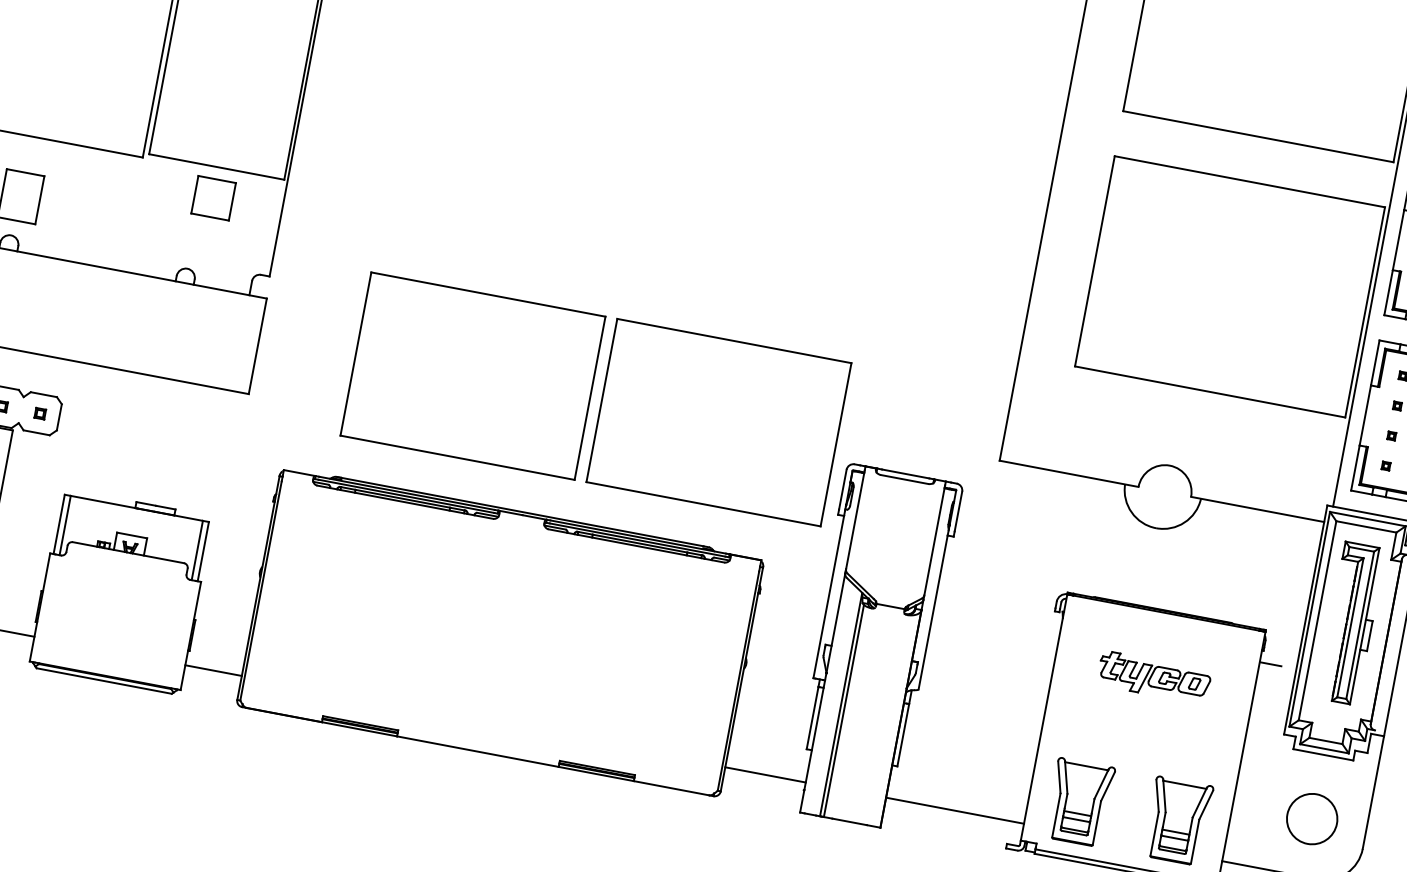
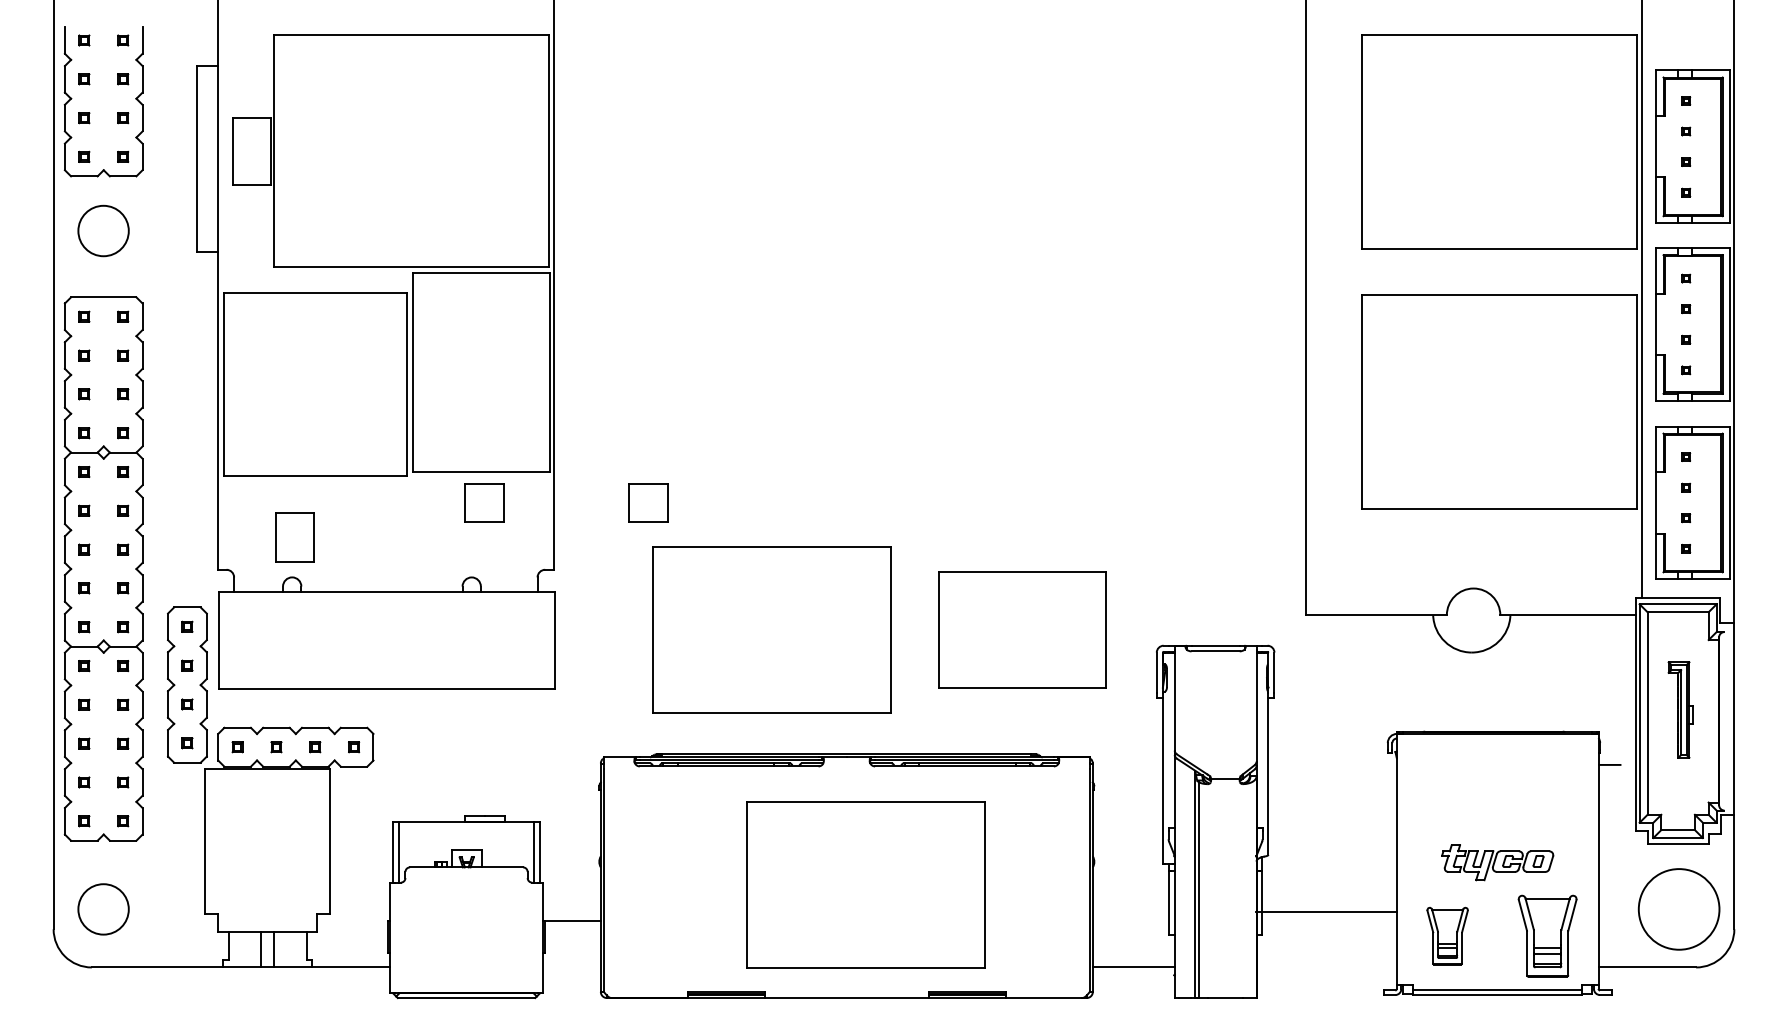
part: (375, 227) -> (648, 502), added
part: (718, 422) -> (1022, 629), size x0.7
part: (1350, 622) -> (1680, 709), size x0.6
part: (517, 643) -> (865, 884), added
line: (213, 670) -> (571, 921), moved
part: (1154, 677) -> (1497, 862), moved
part: (1079, 801) -> (1447, 935), size x0.7
line: (954, 810) -> (1326, 912), moved
circle: (1311, 819) -> (1678, 909), size x1.6

